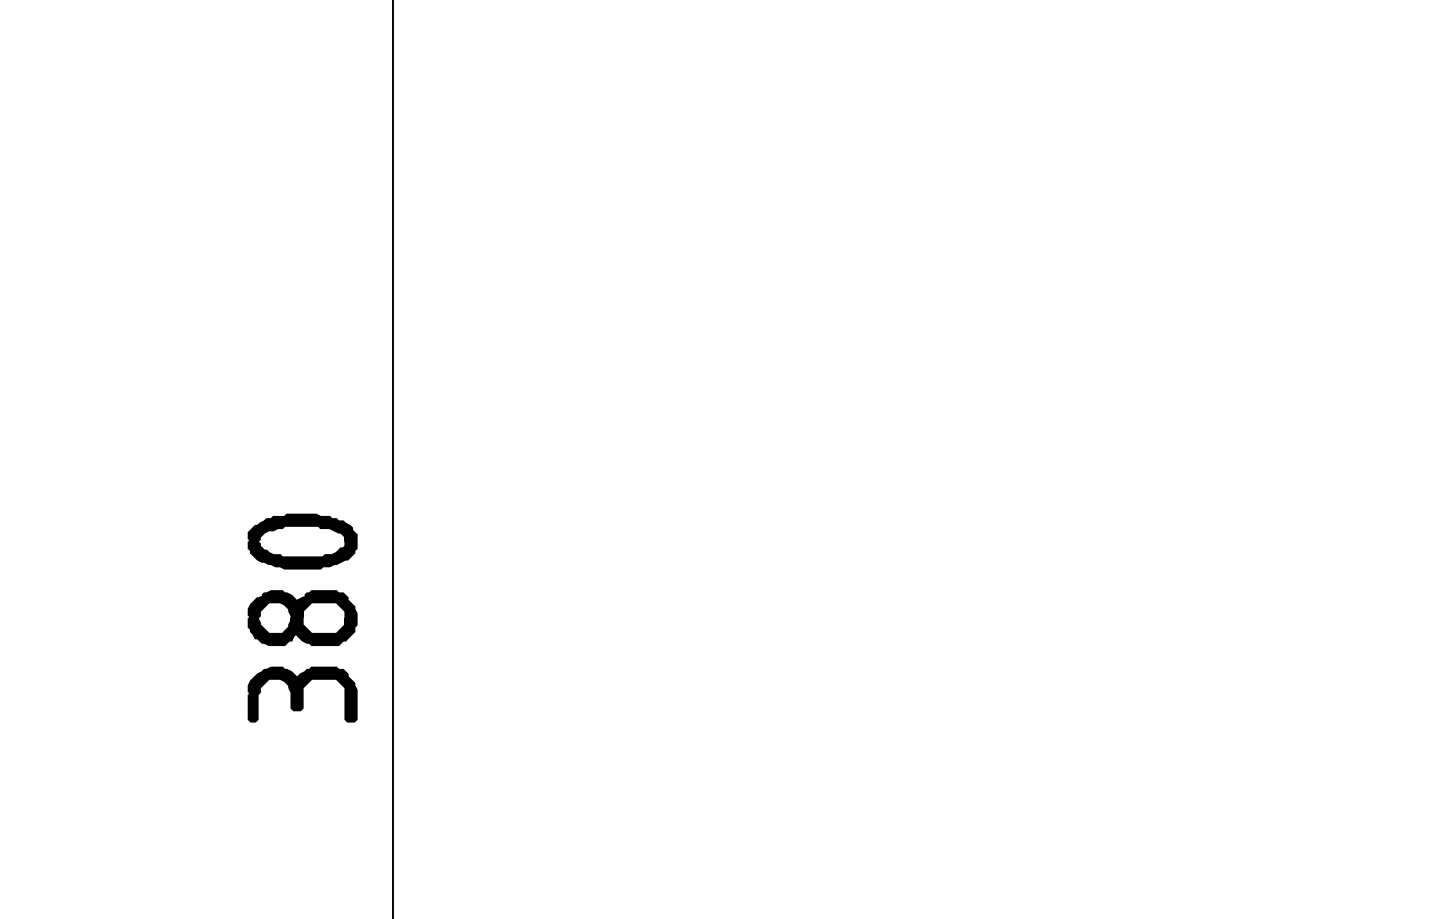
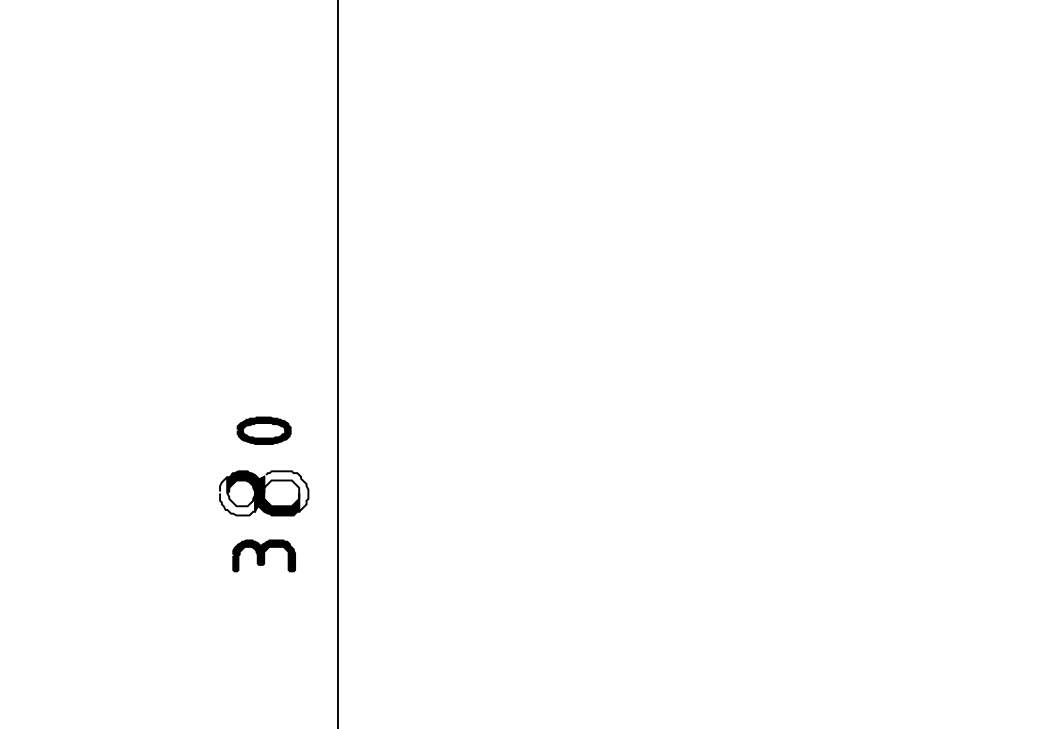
part: (302, 541) -> (264, 430), size x0.6
fill: (329, 615) -> (286, 491), removed
fill: (269, 621) -> (237, 496), removed
part: (302, 694) -> (264, 555), size x0.7

